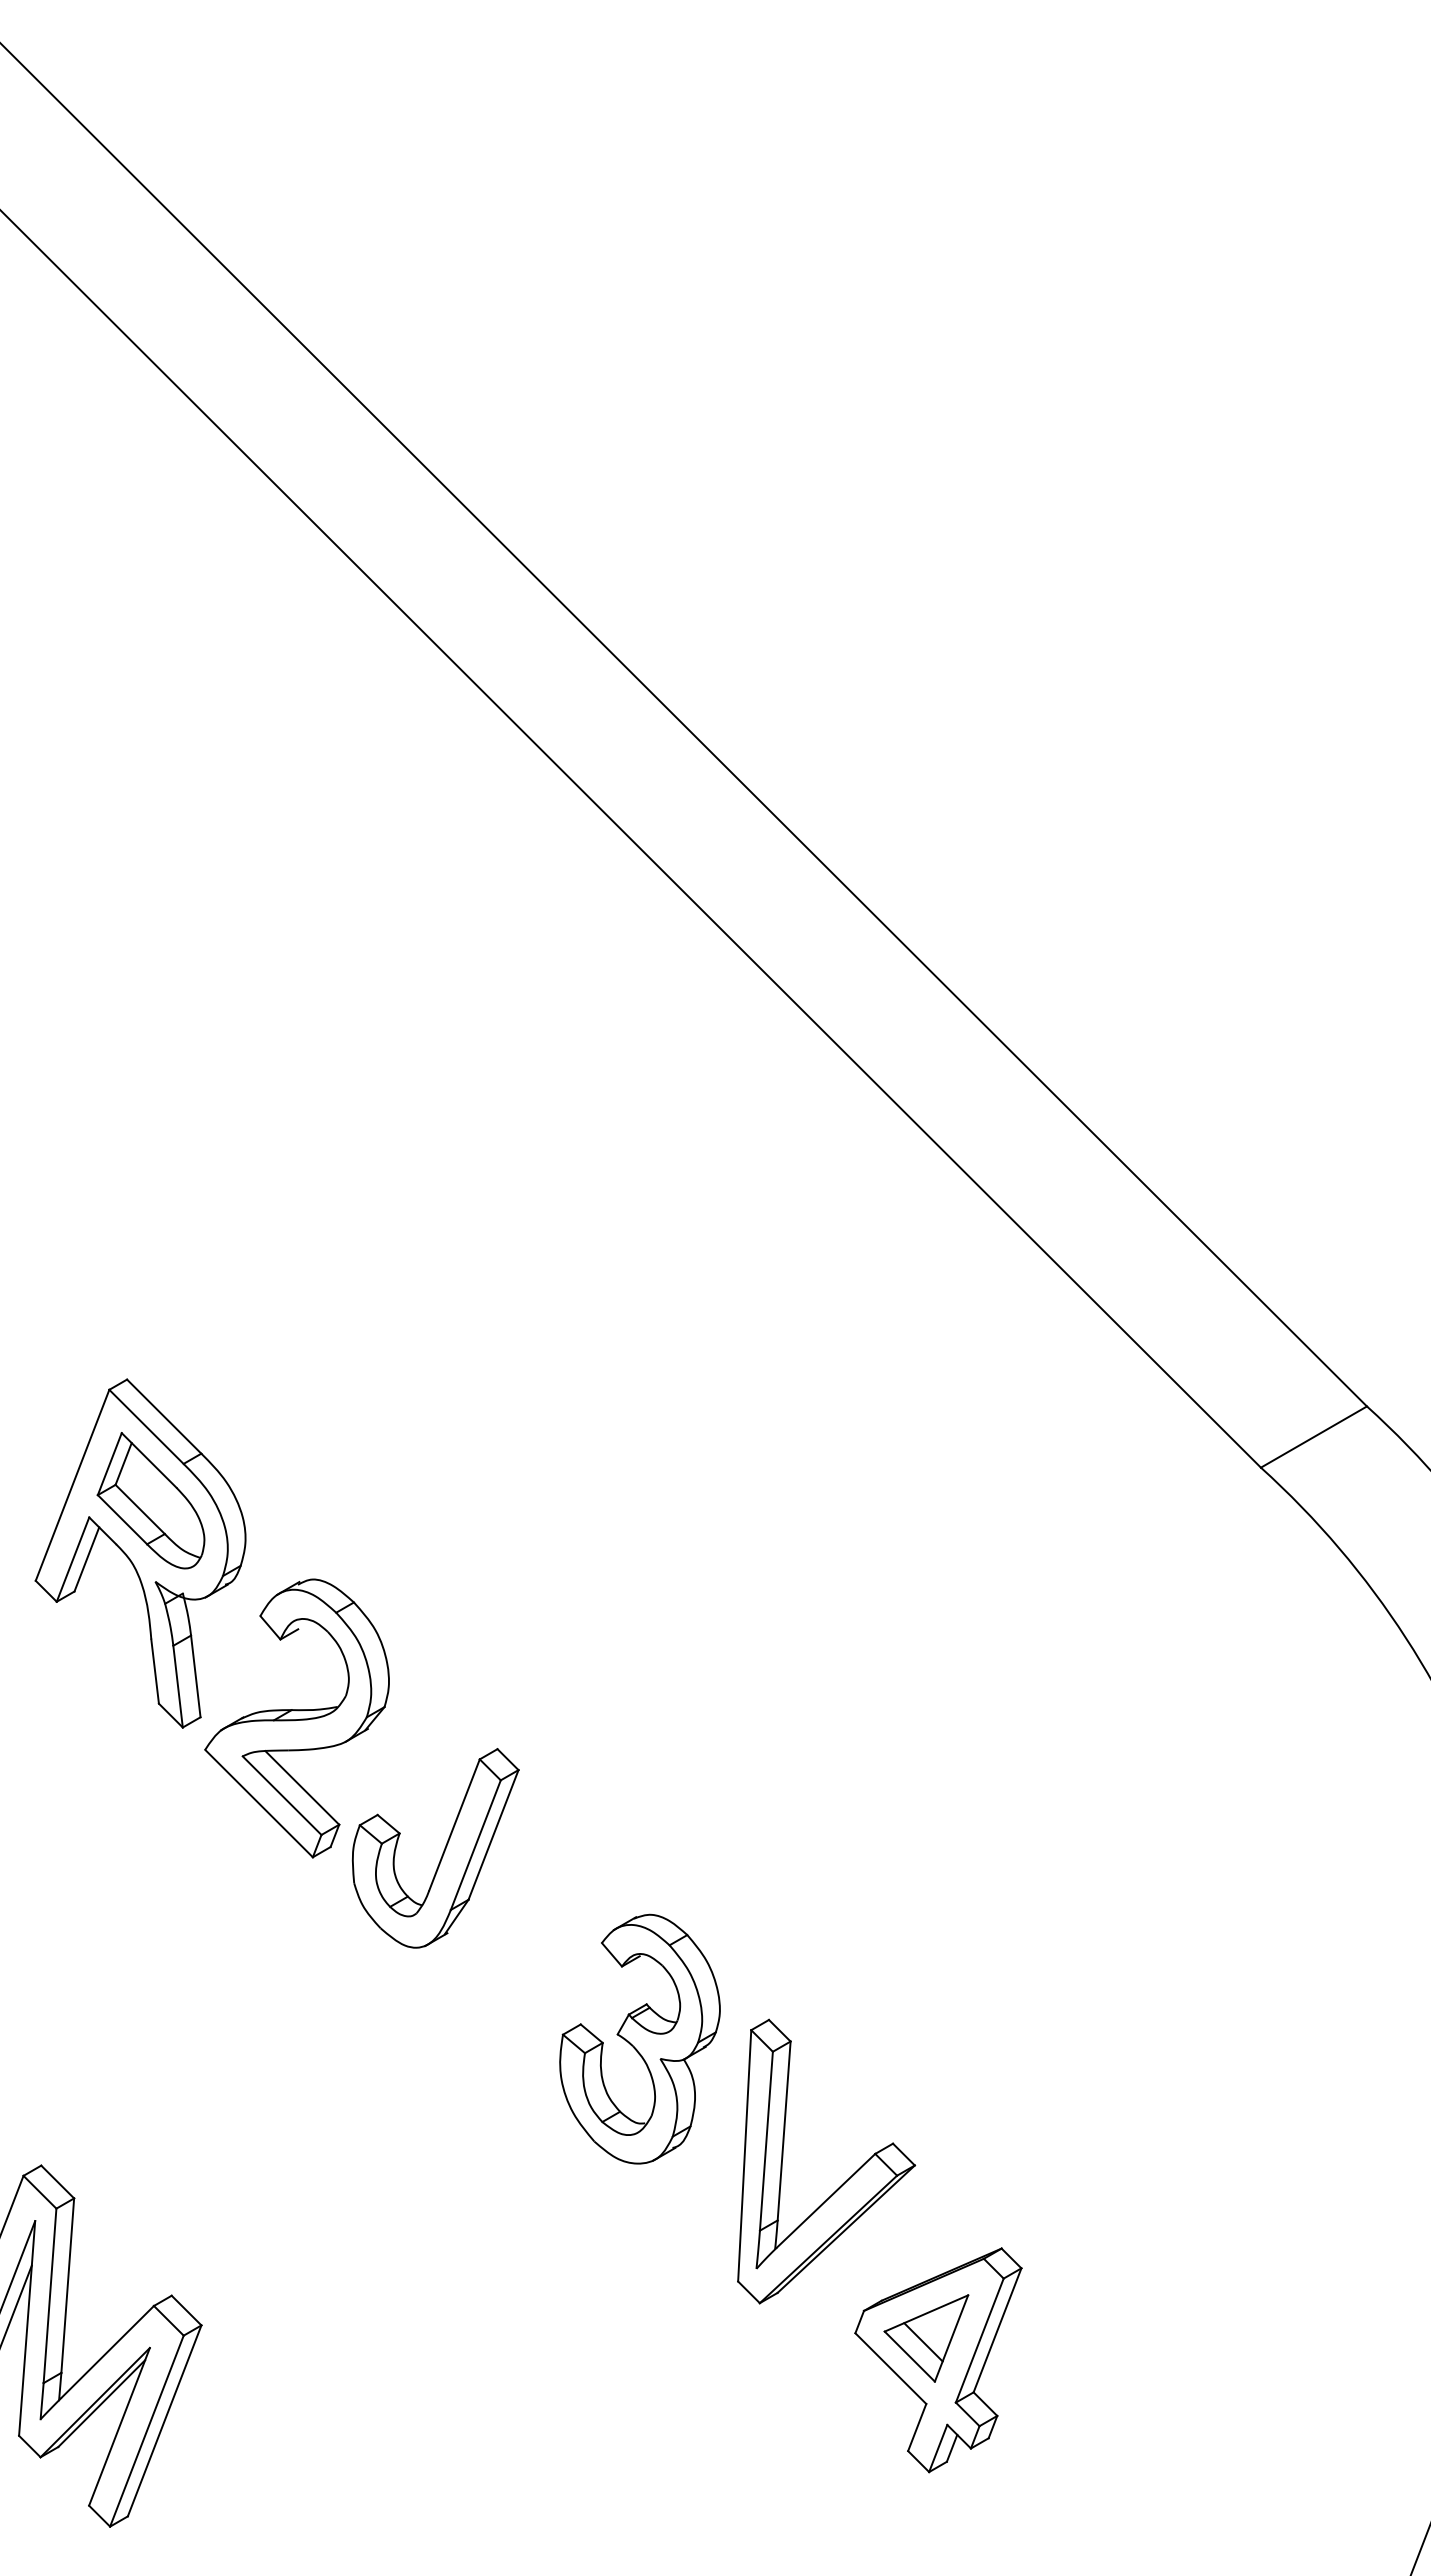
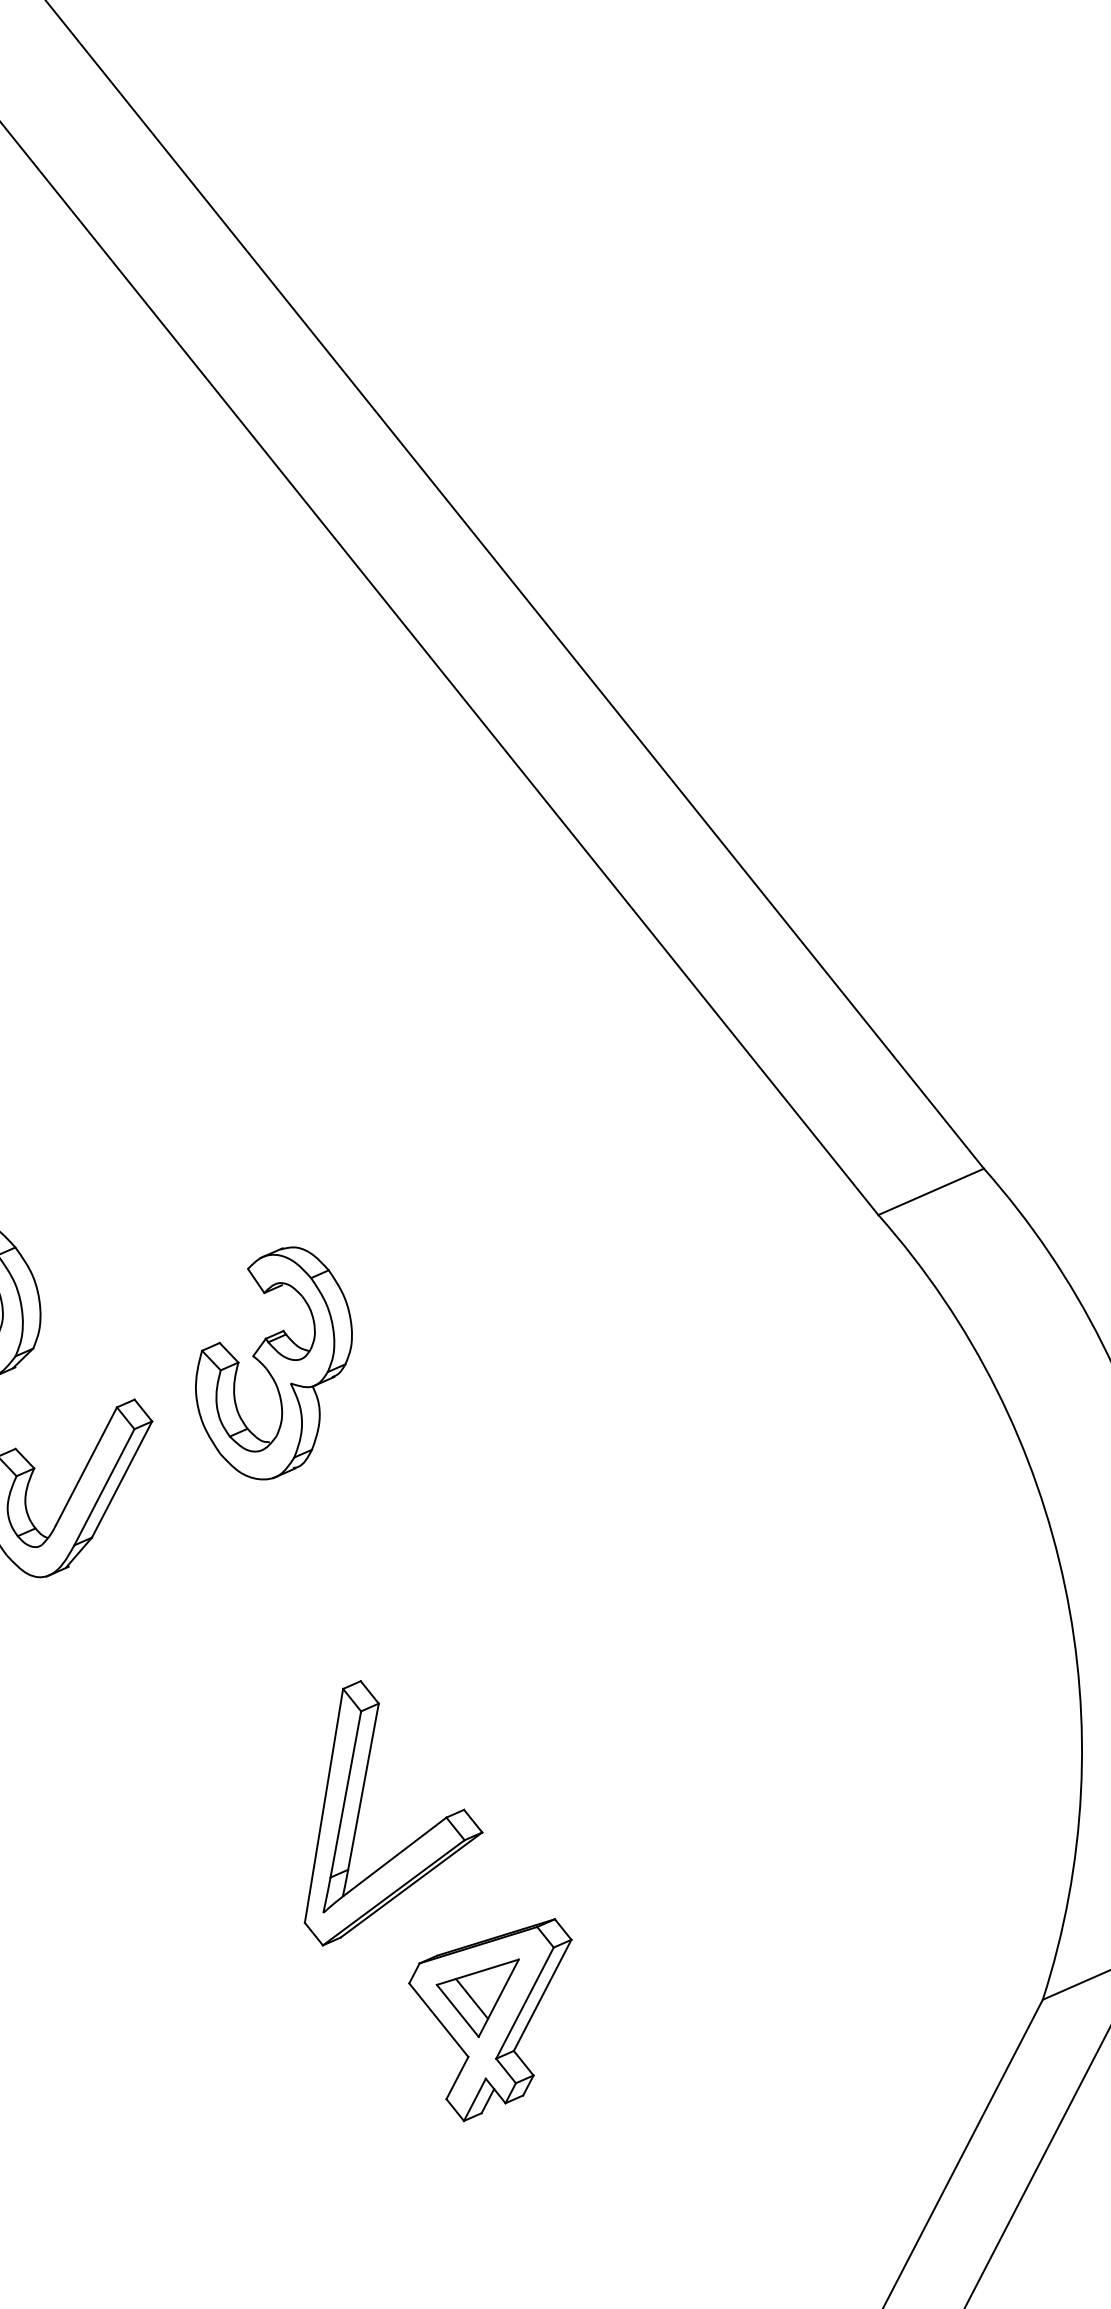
part: (639, 2038) -> (273, 1362), moved

